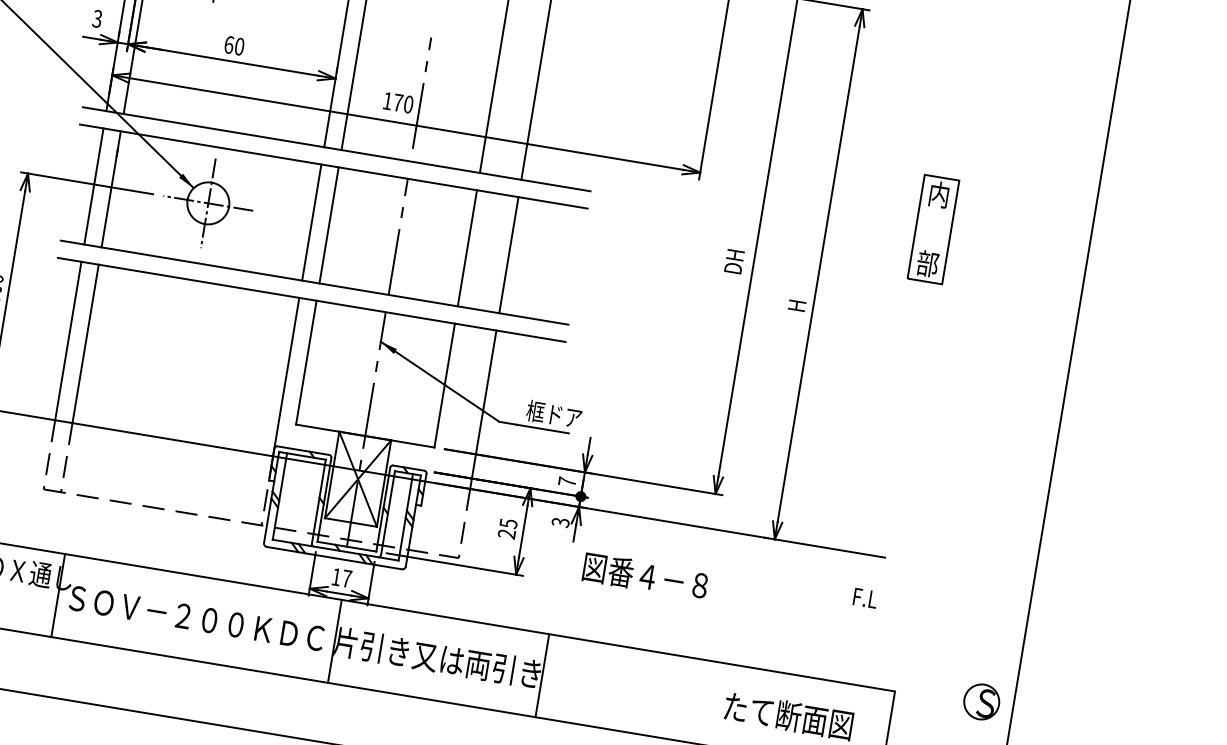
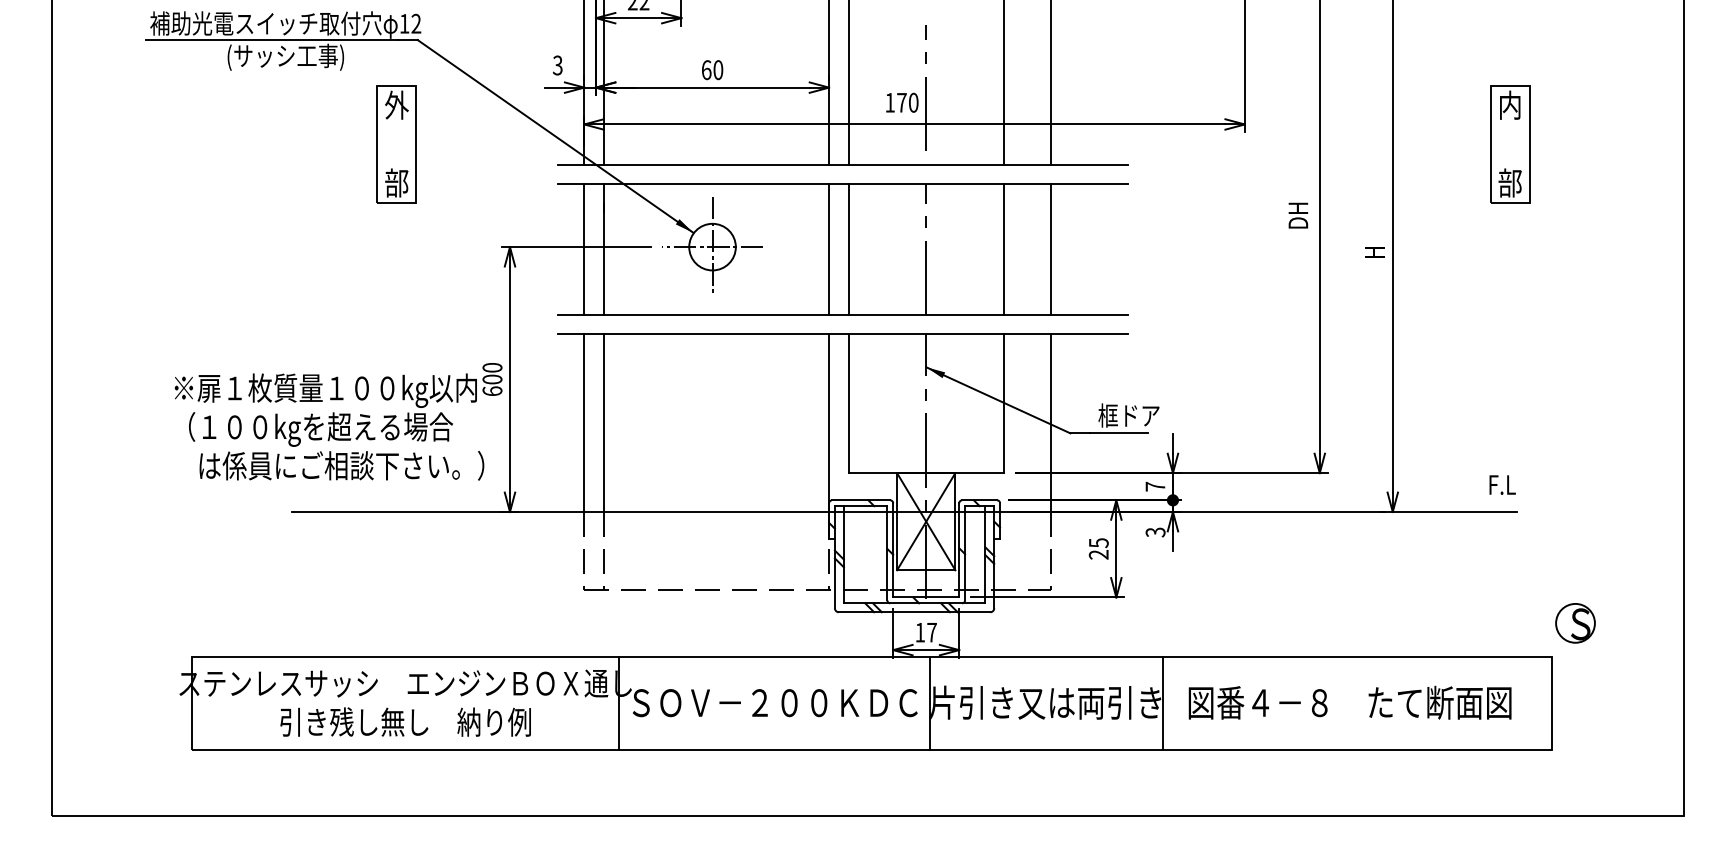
text: (645, 575) -> (1257, 702), moved
text: (865, 597) -> (1502, 484), moved
part: (981, 702) -> (1575, 623), moved

